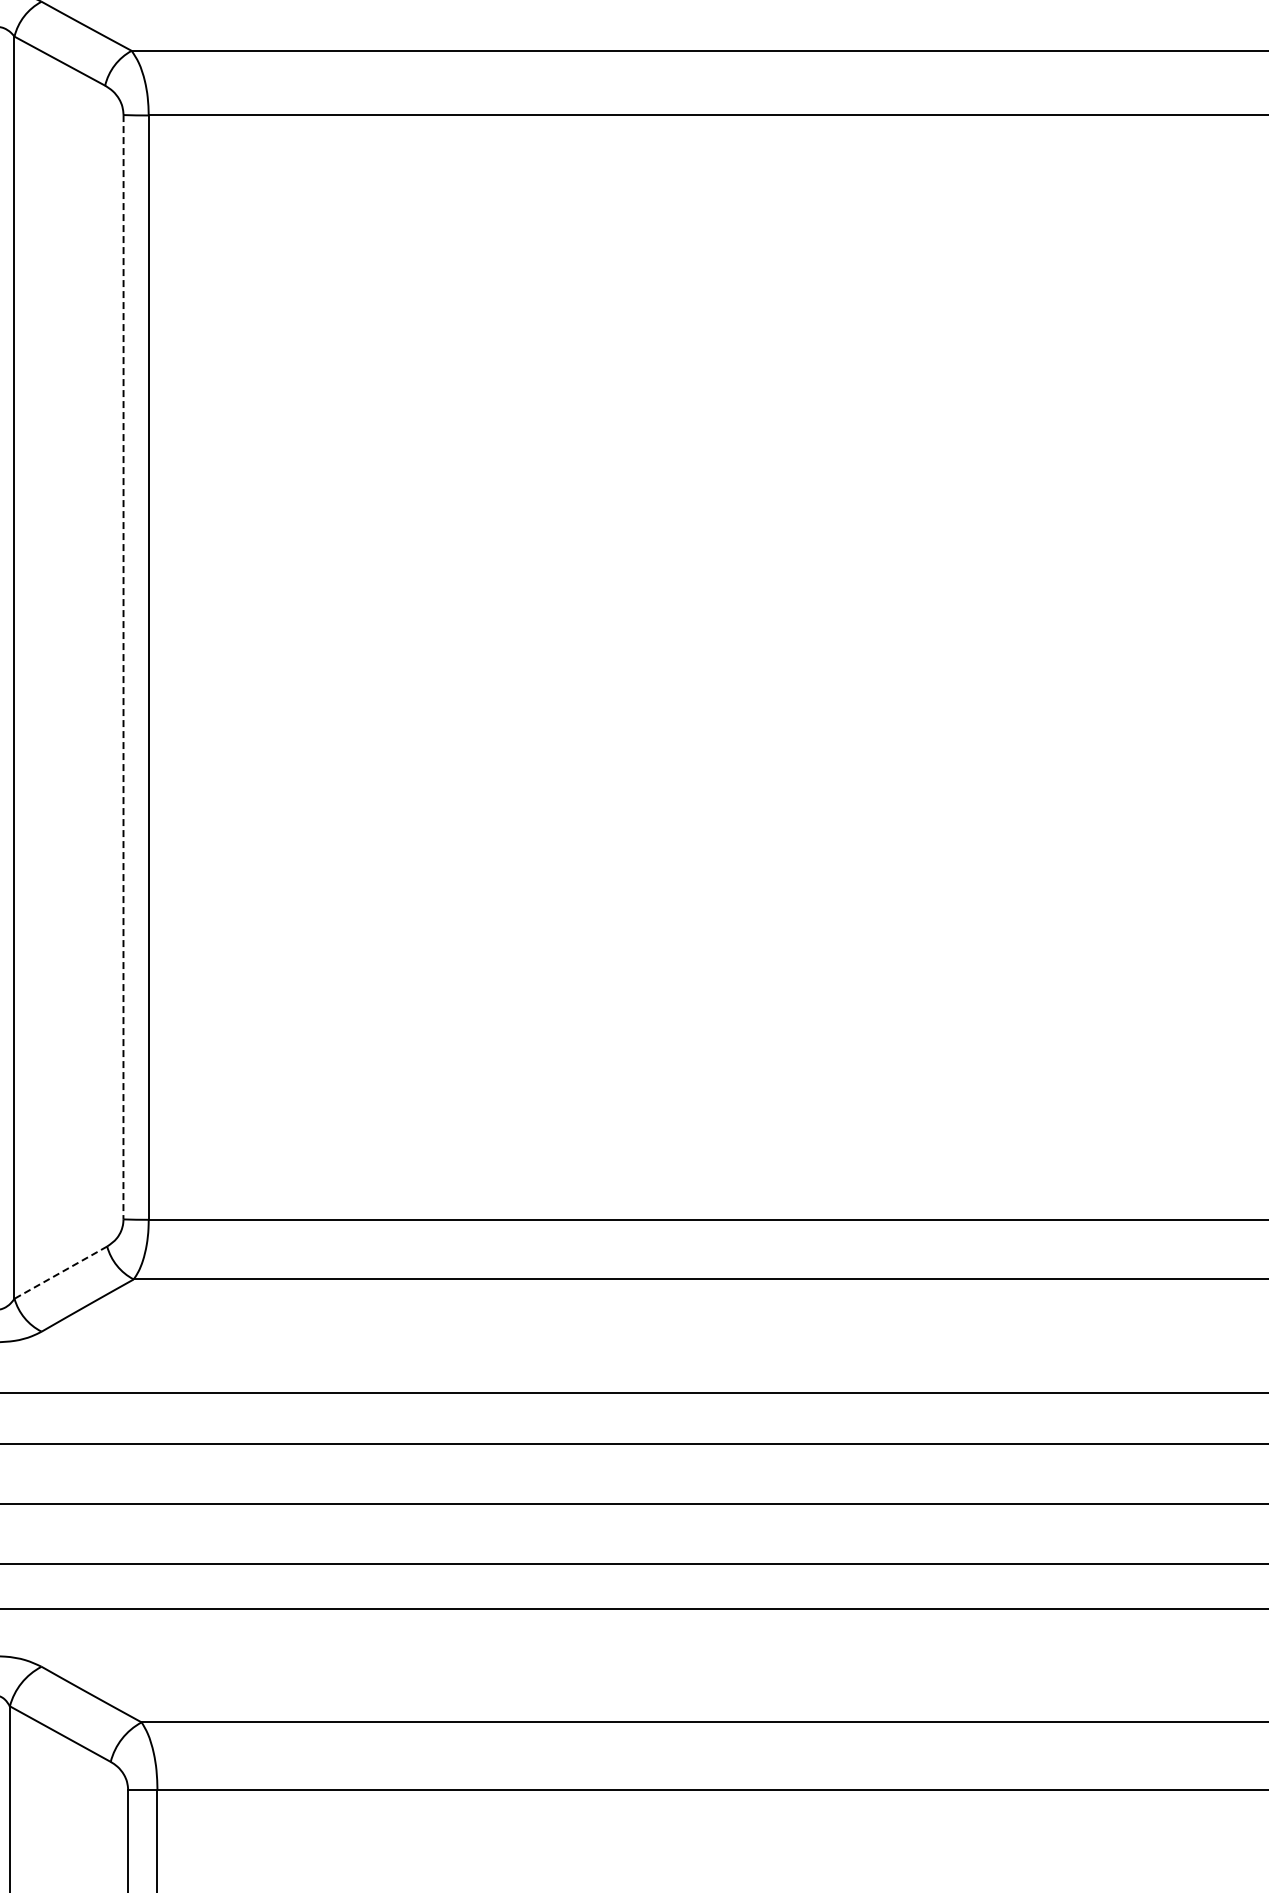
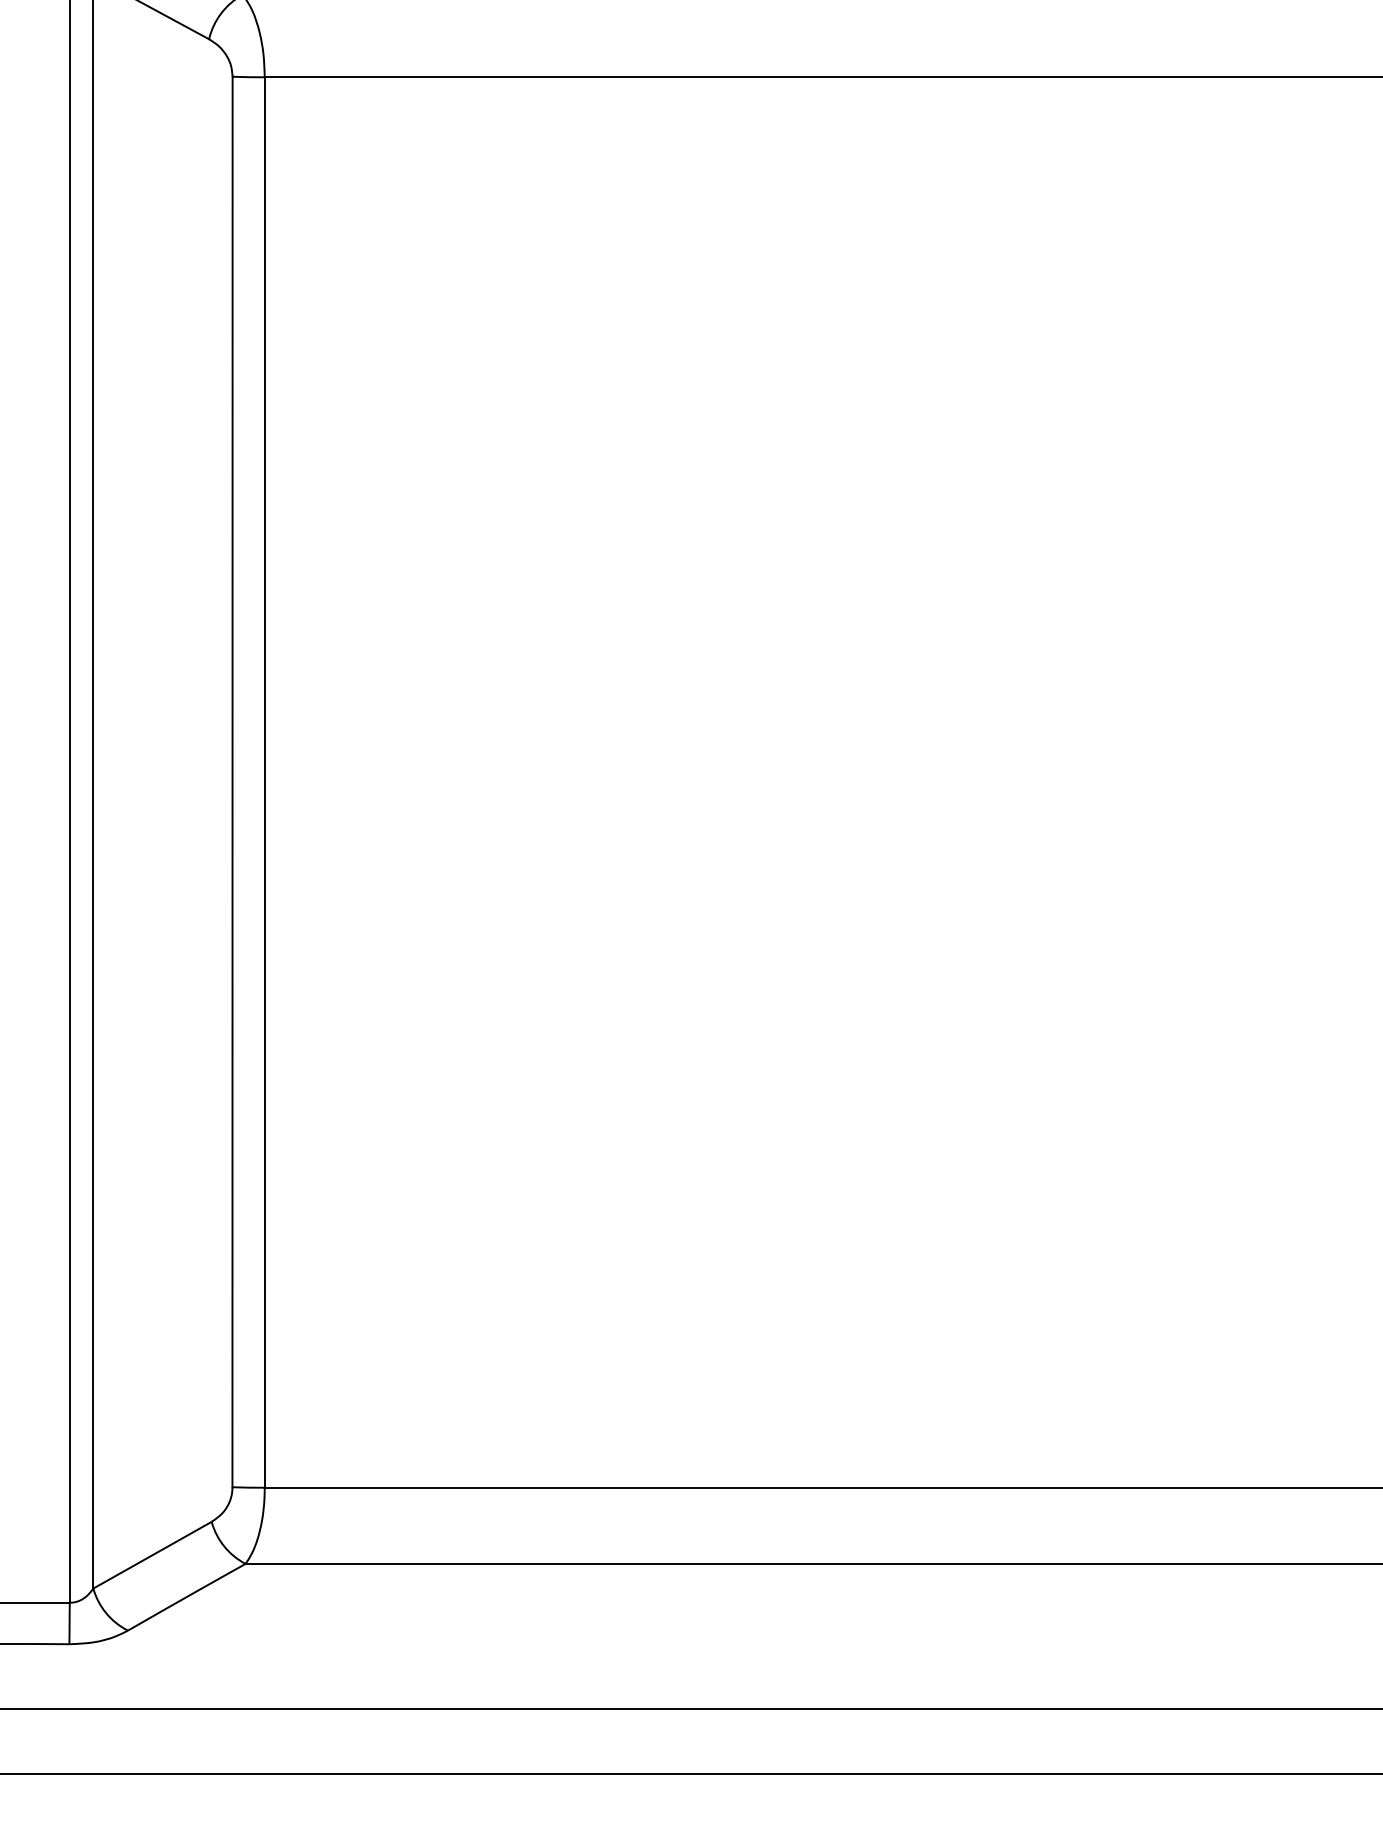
line: (123, 667) -> (232, 782), dashed -> solid
line: (60, 1272) -> (152, 1555), dashed -> solid

